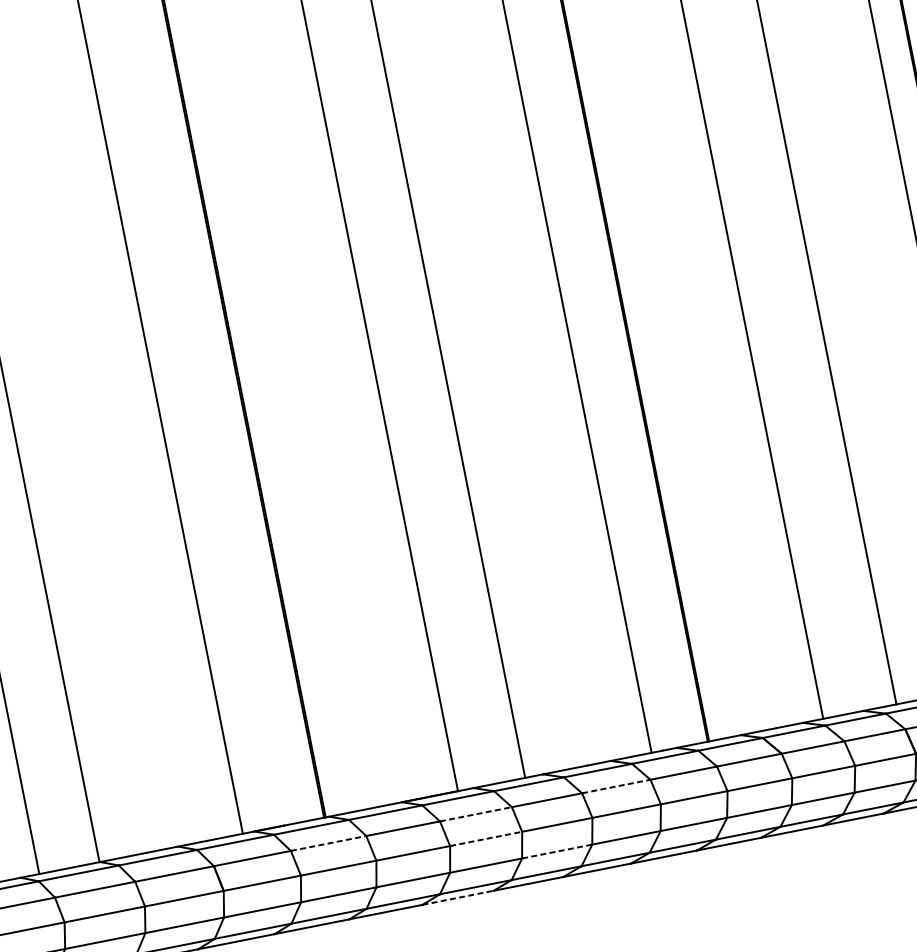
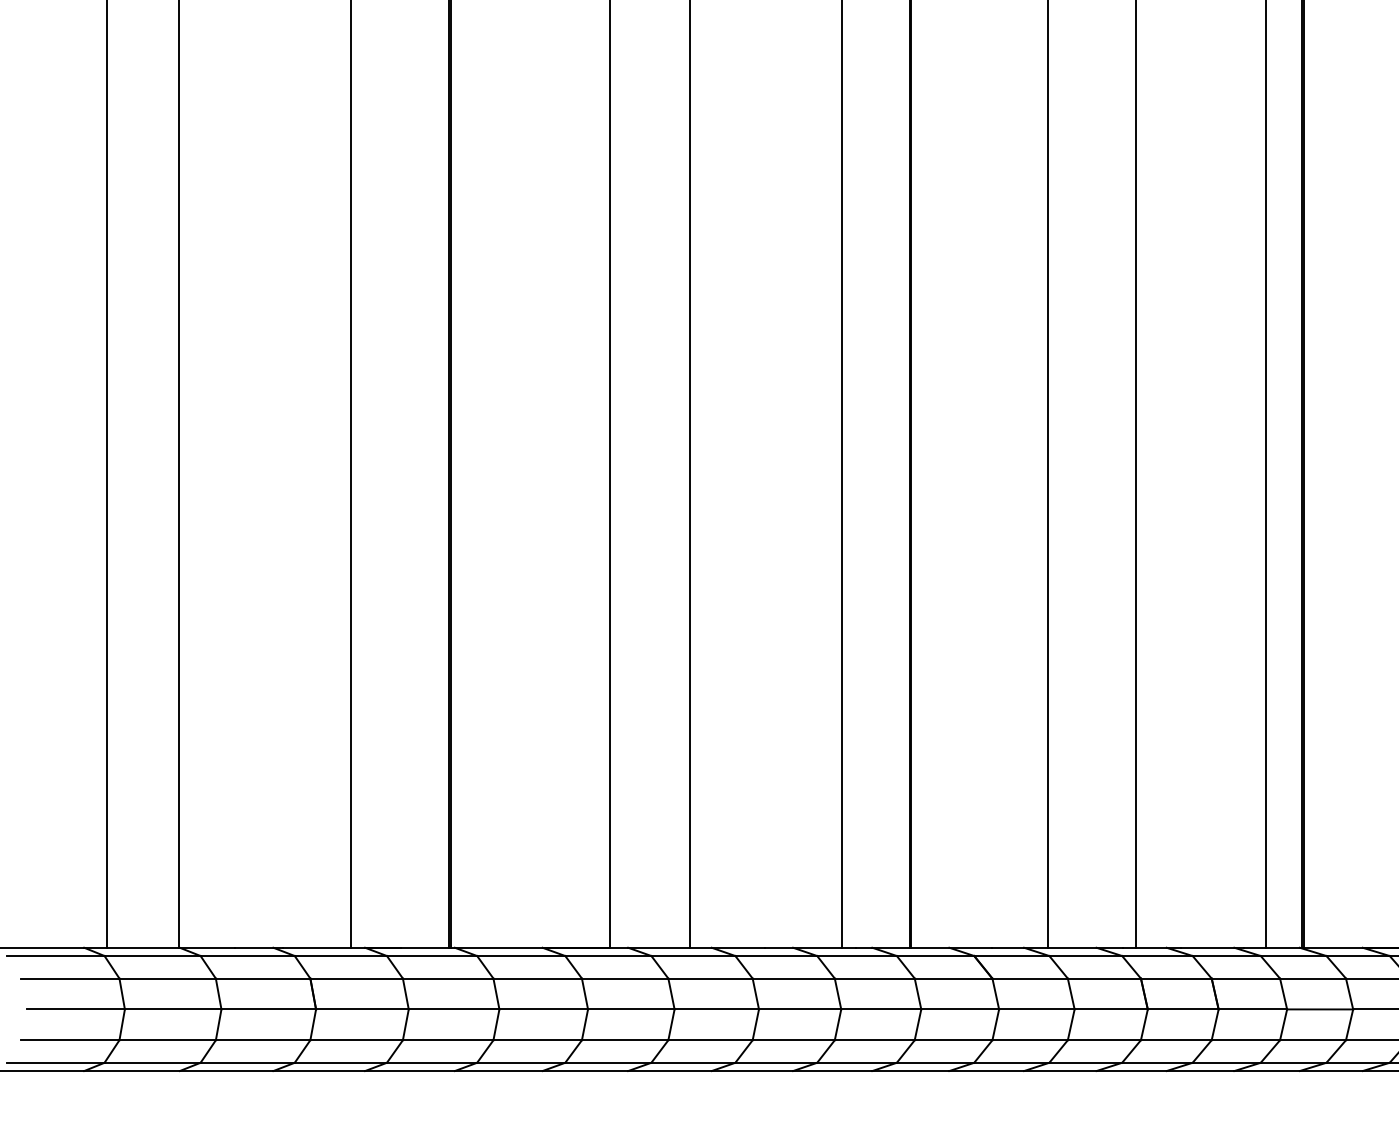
line: (616, 786) -> (794, 978), dashed -> solid
line: (476, 814) -> (625, 978), dashed -> solid
line: (486, 838) -> (631, 1009), dashed -> solid
line: (328, 843) -> (448, 978), dashed -> solid
line: (558, 851) -> (711, 1040), dashed -> solid
line: (458, 898) -> (585, 1071), dashed -> solid

